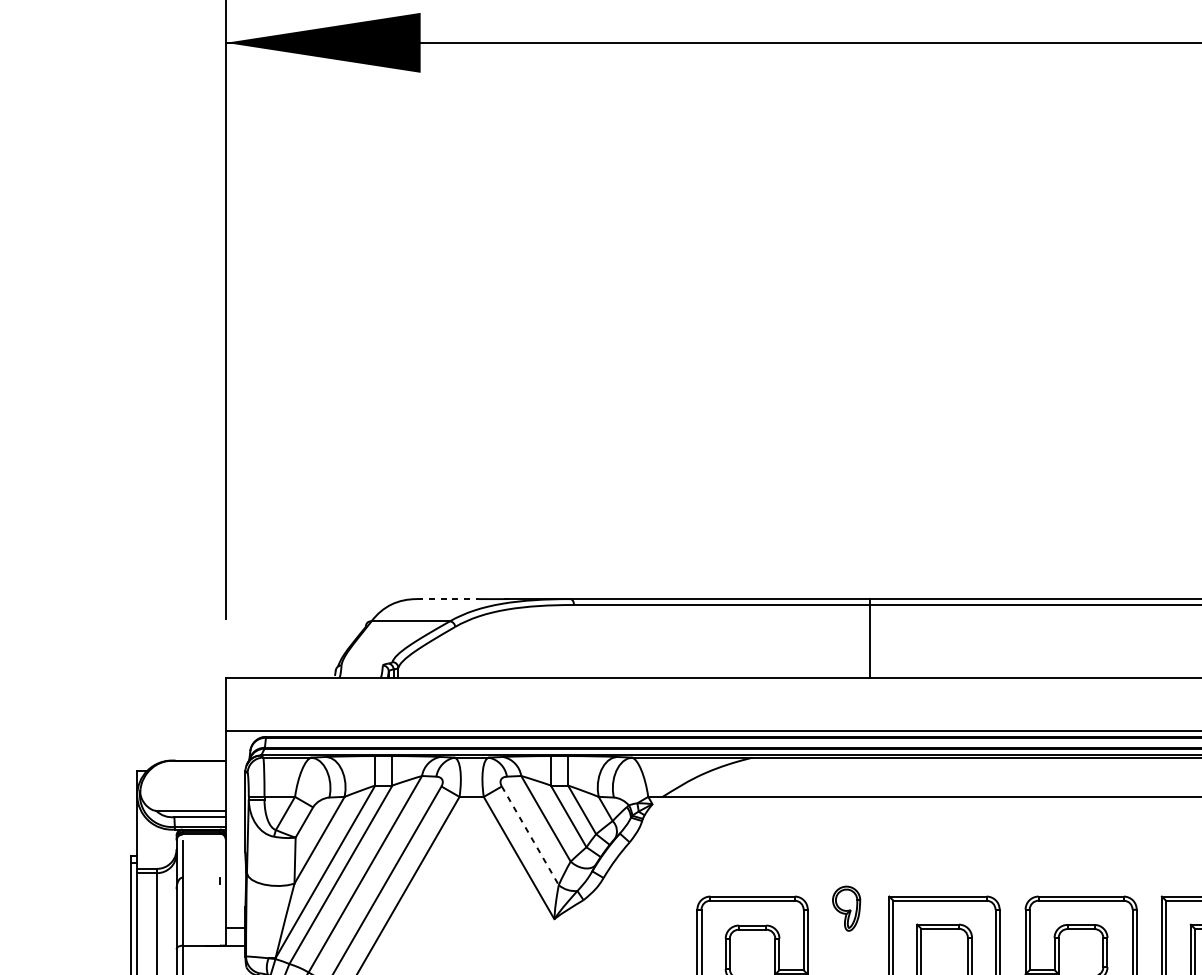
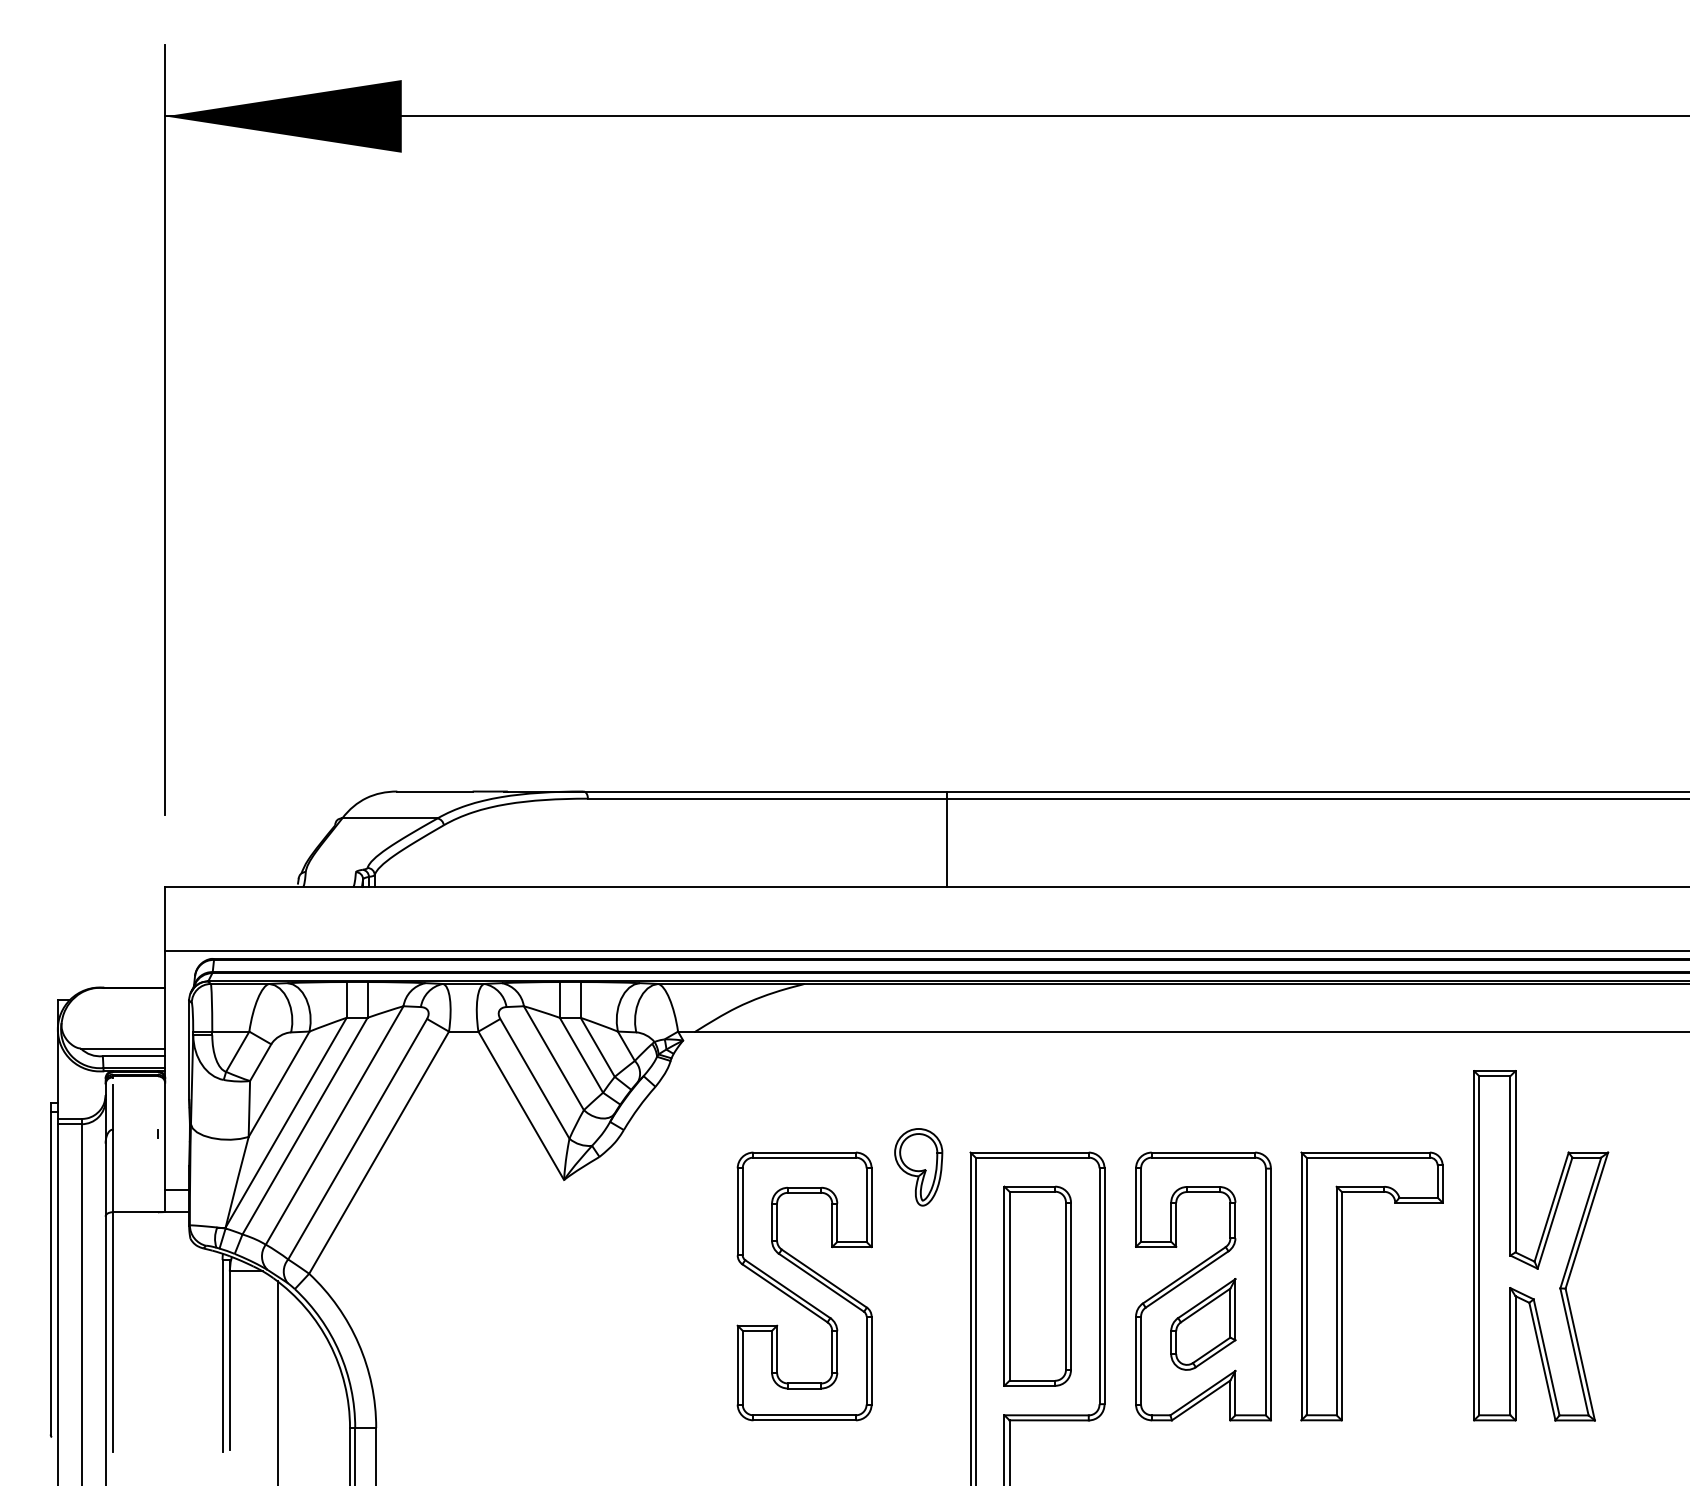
line: (447, 599) -> (434, 791), dashed -> solid
line: (530, 836) -> (535, 1079), dashed -> solid
part: (846, 908) -> (918, 1167), size x1.43

